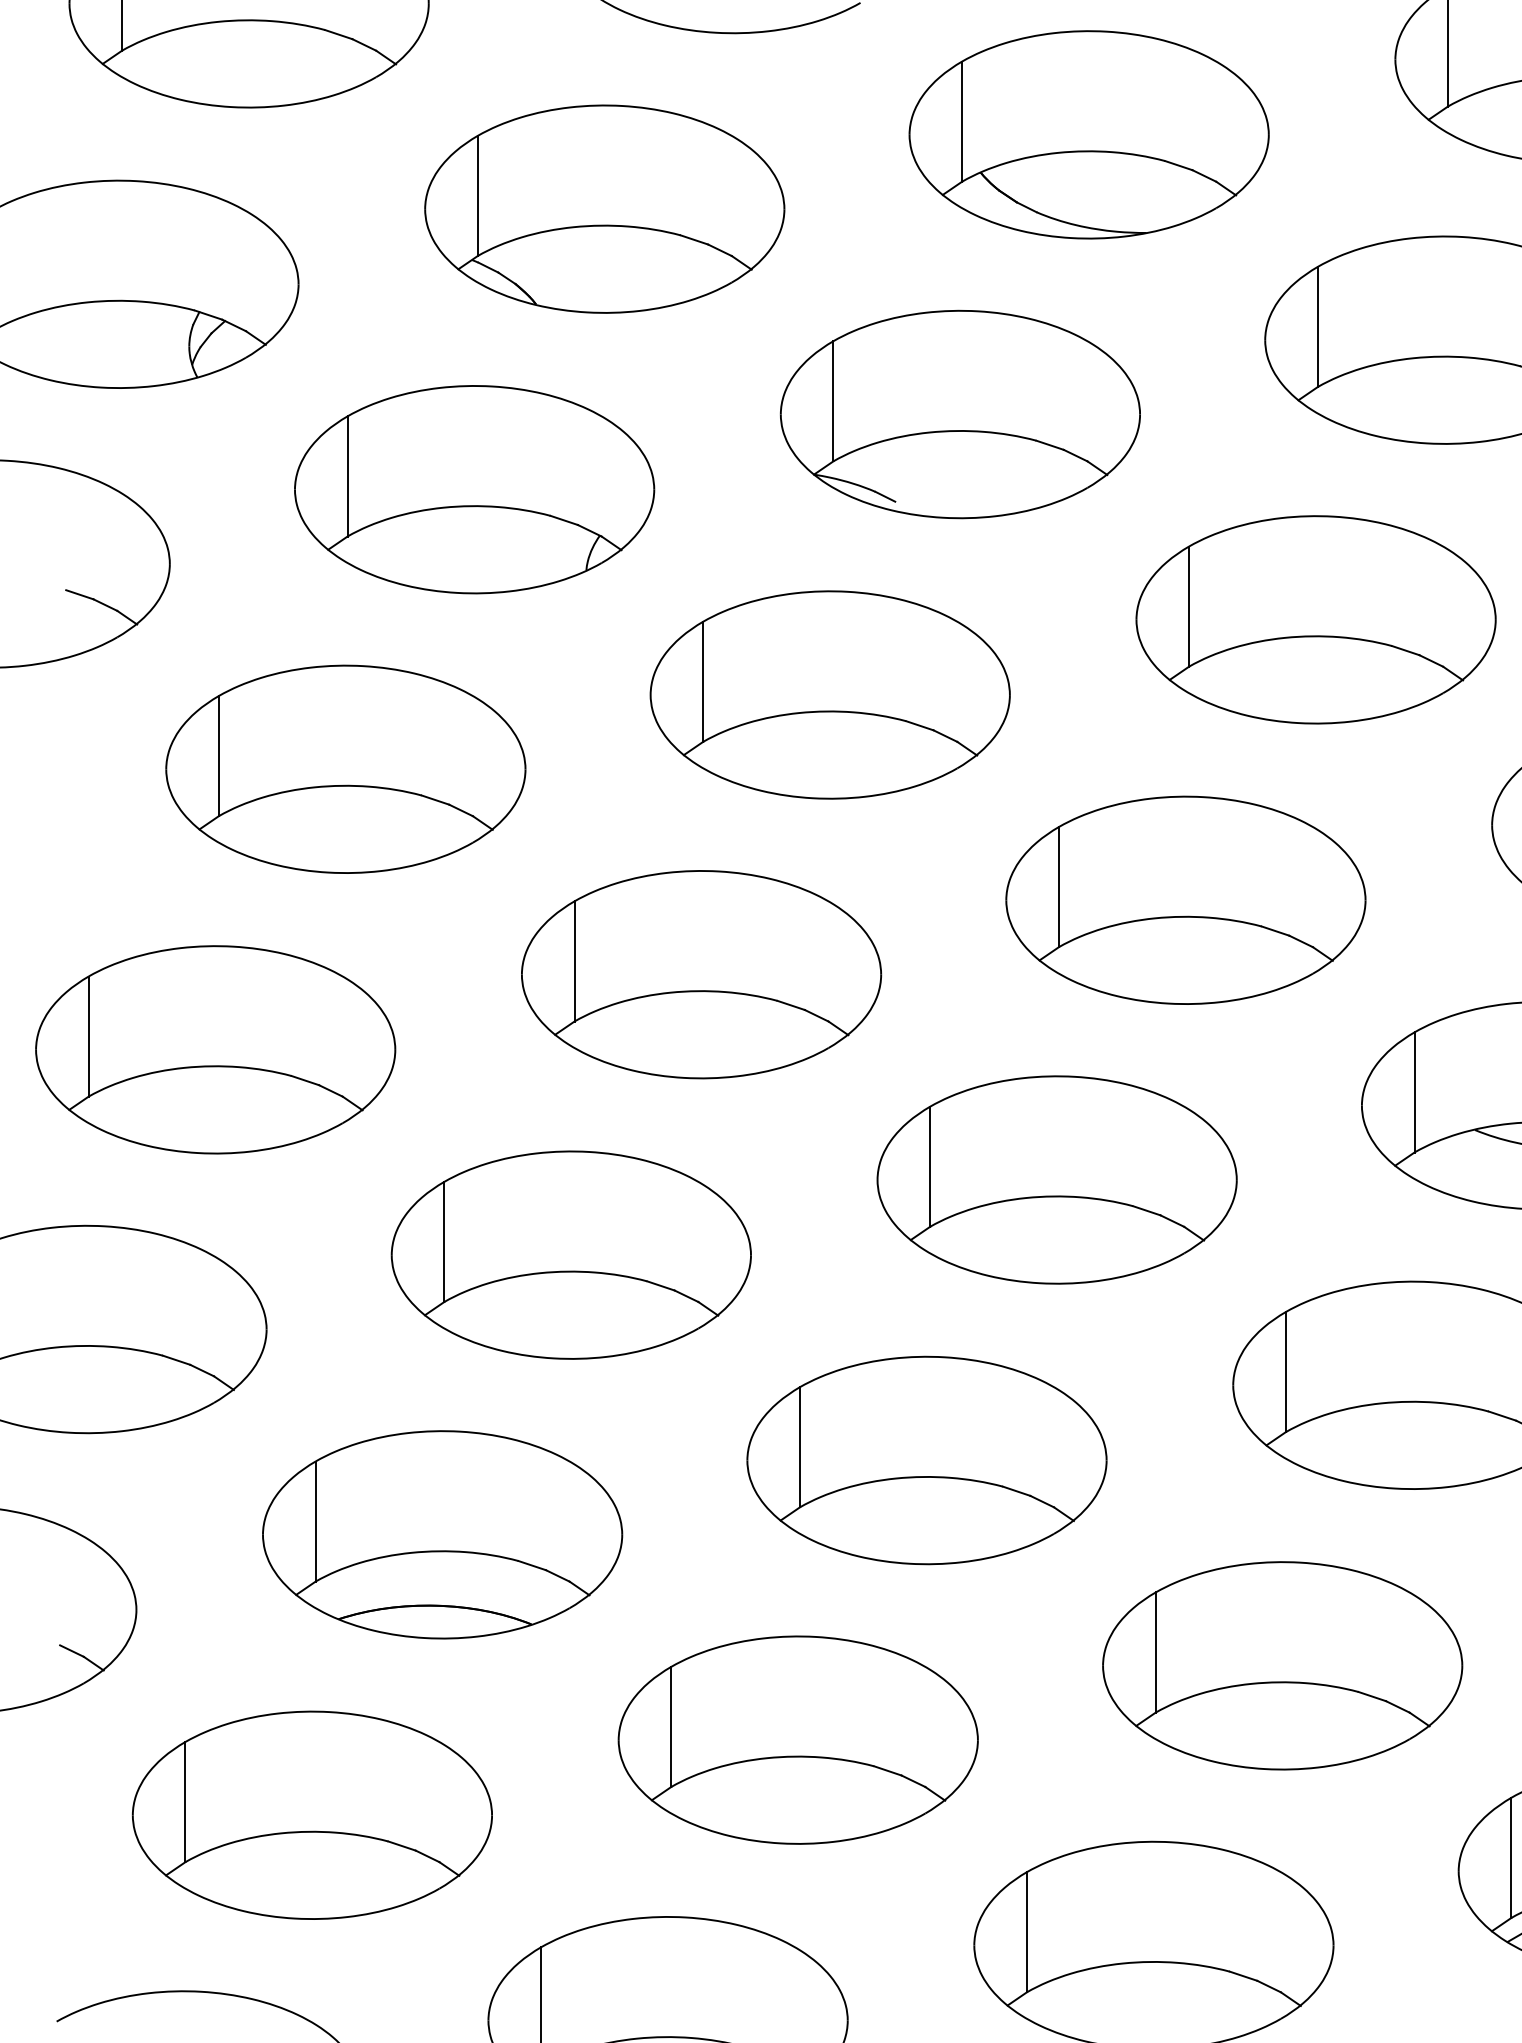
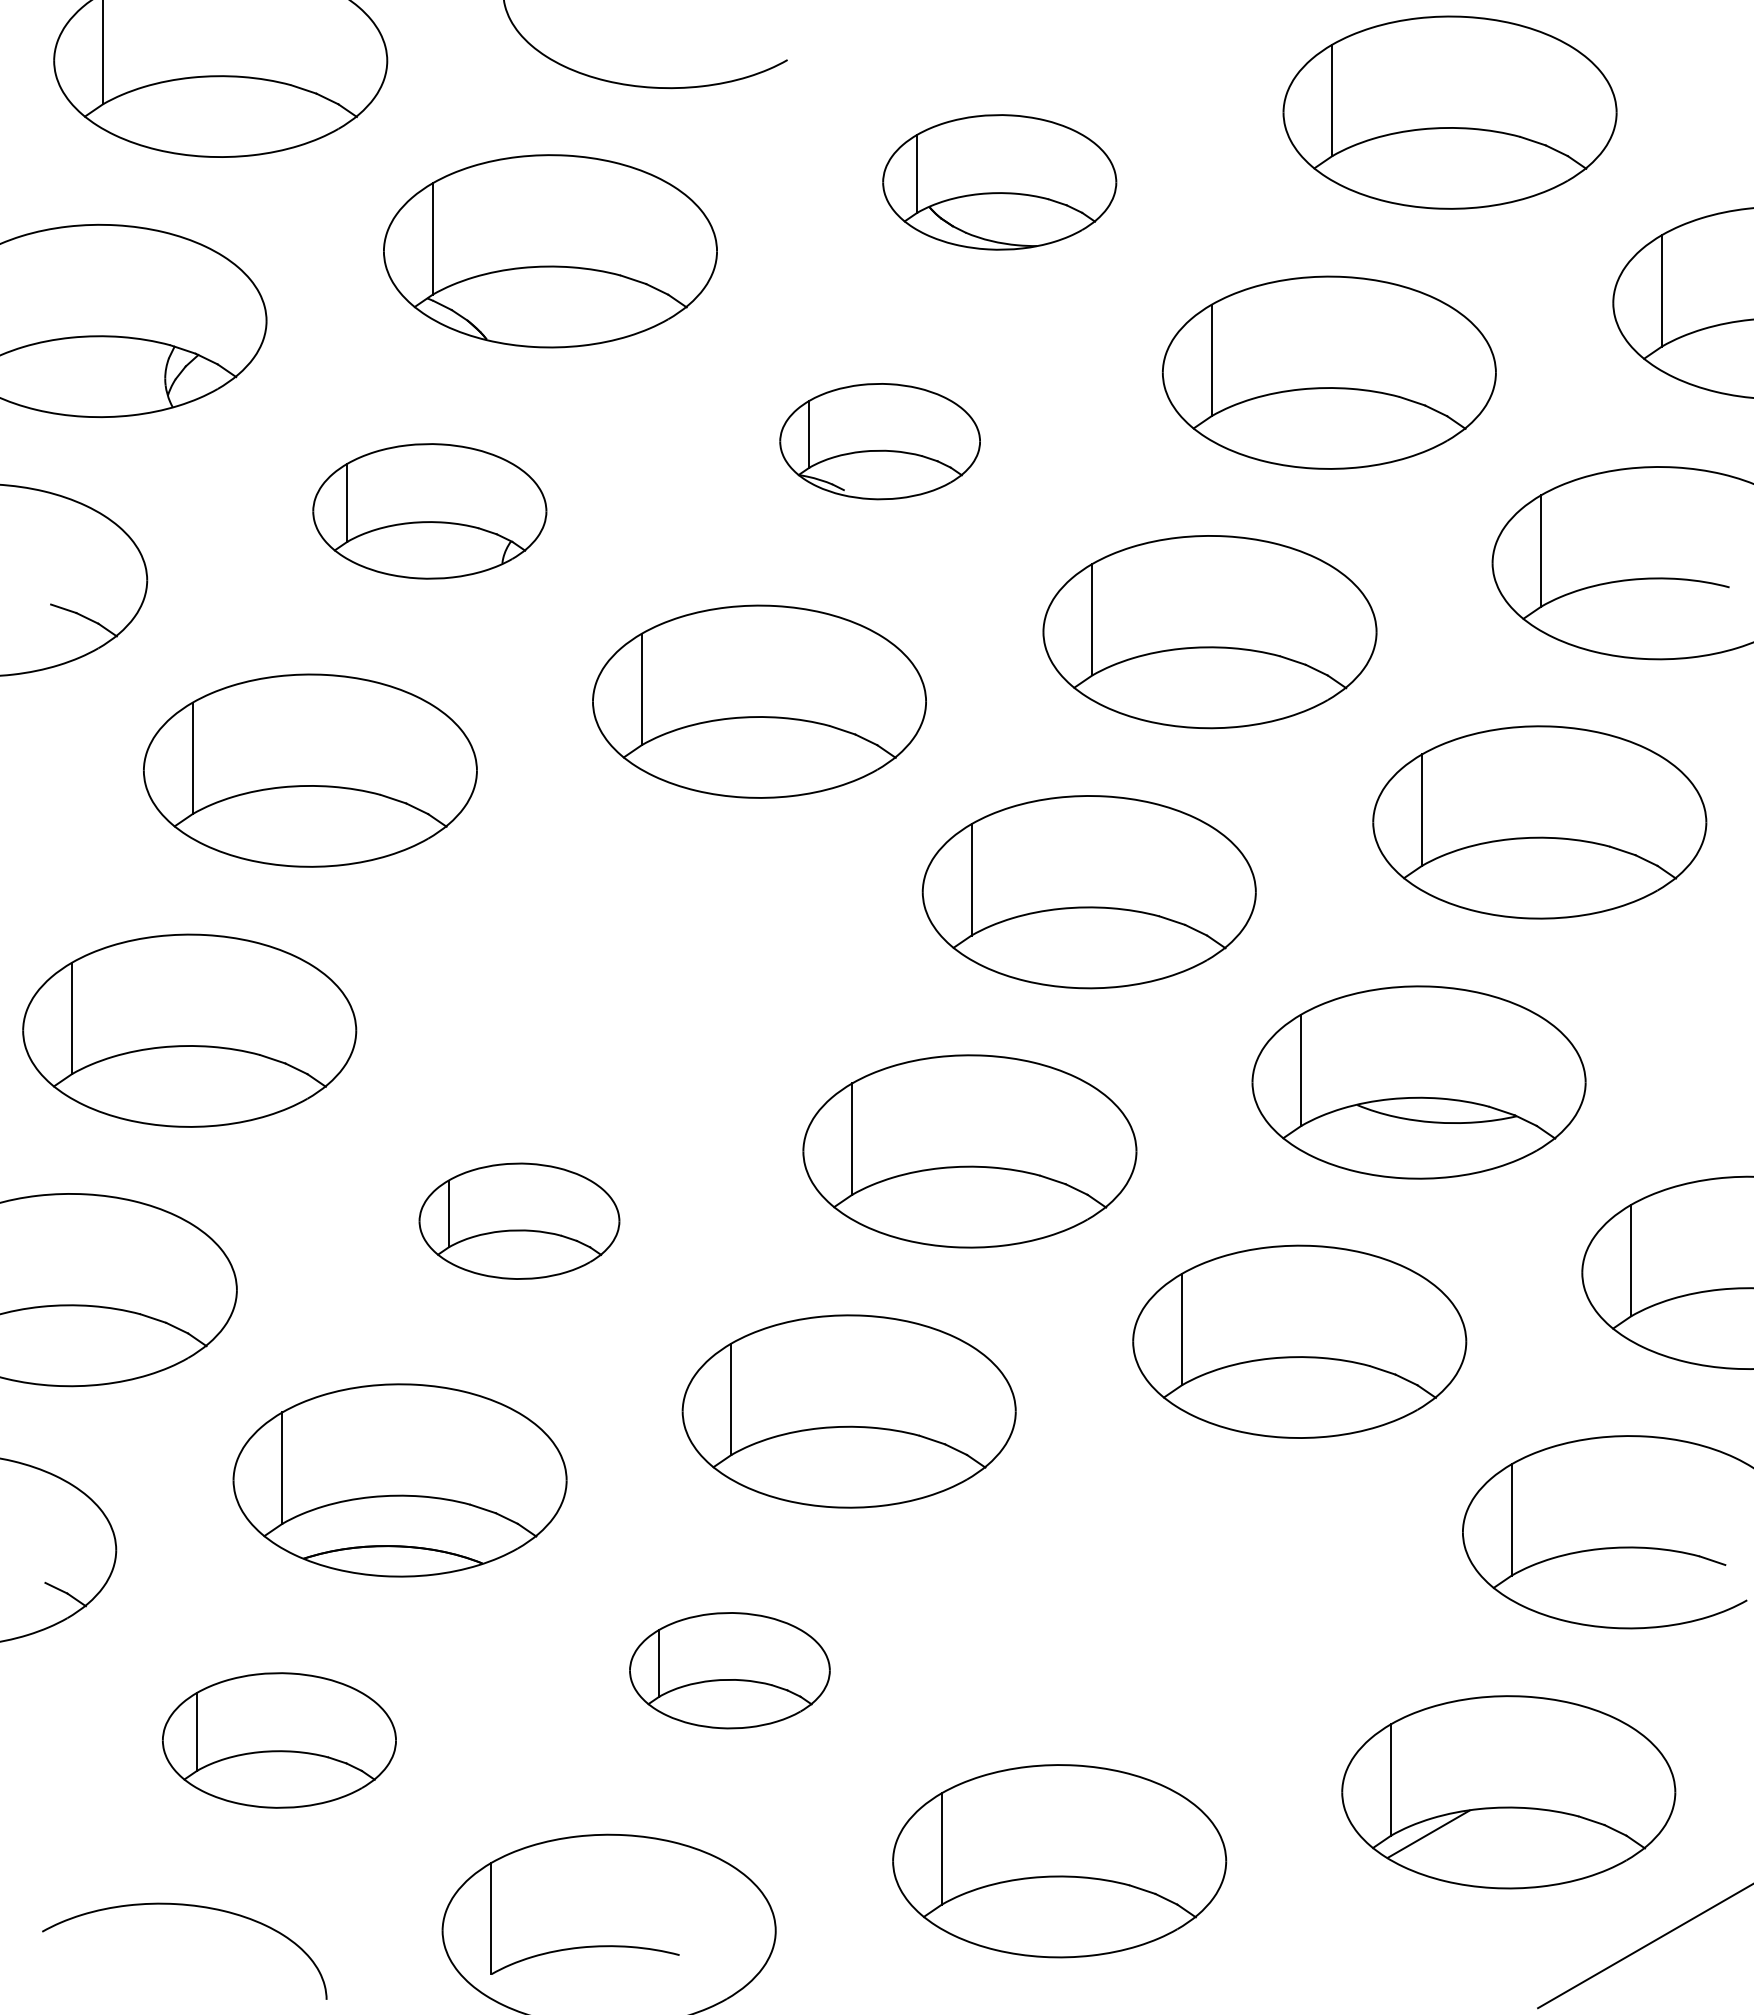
part: (1089, 134) -> (999, 182), size x0.7
part: (959, 414) -> (879, 441), size x0.6
part: (474, 489) -> (429, 511), size x0.7
part: (700, 975) -> (639, 961), removed
part: (571, 1255) -> (519, 1221), size x0.6
part: (1282, 1665) -> (1178, 1601), removed
part: (797, 1739) -> (729, 1670), size x0.6
part: (312, 1815) -> (279, 1740), size x0.7

